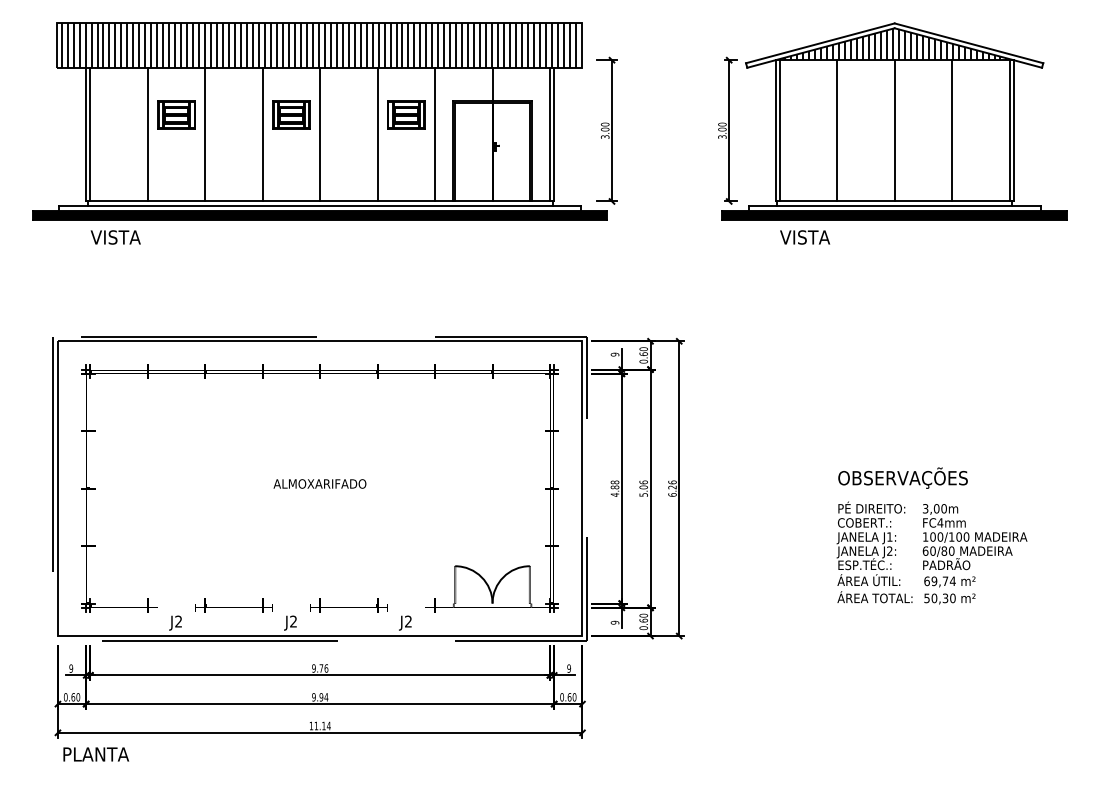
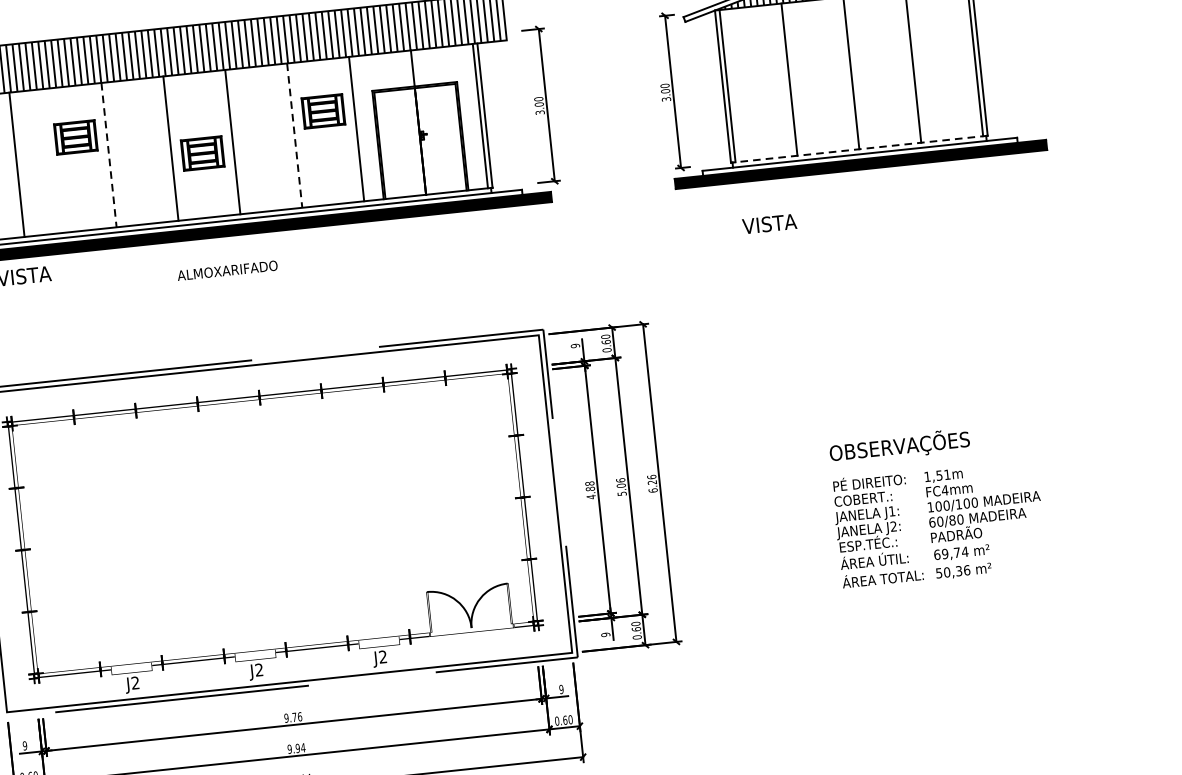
part: (291, 114) -> (202, 152), moved
line: (147, 134) -> (16, 164), moved
line: (205, 134) -> (109, 155), solid -> dashed
line: (377, 134) -> (294, 135), solid -> dashed
line: (894, 201) -> (859, 149), solid -> dashed
text: (805, 237) -> (770, 224), moved
text: (319, 483) -> (226, 270), moved
text: (934, 508) -> (937, 475), 3,00m -> 1,51m
text: (952, 597) -> (966, 569), 50,30 -> 50,36

